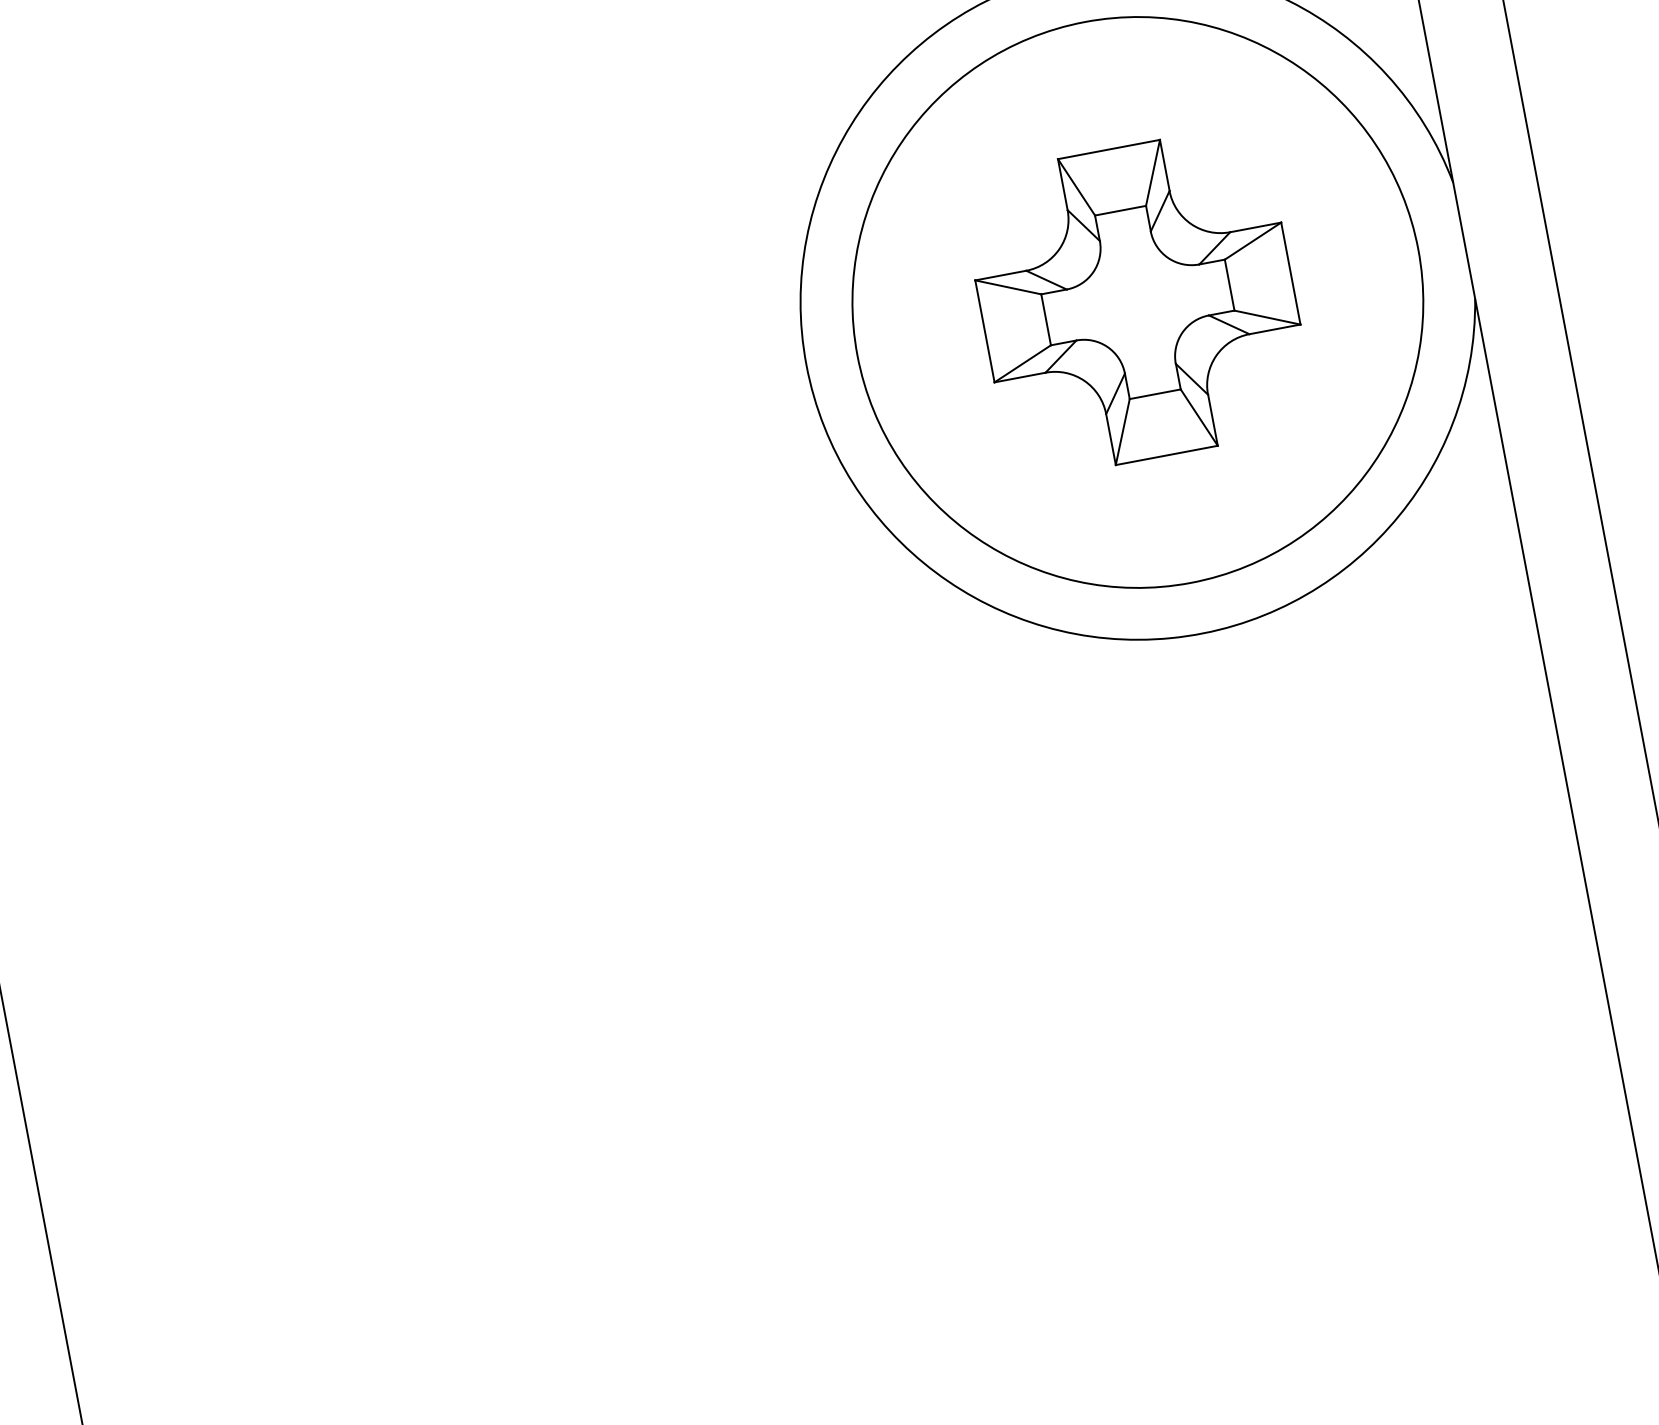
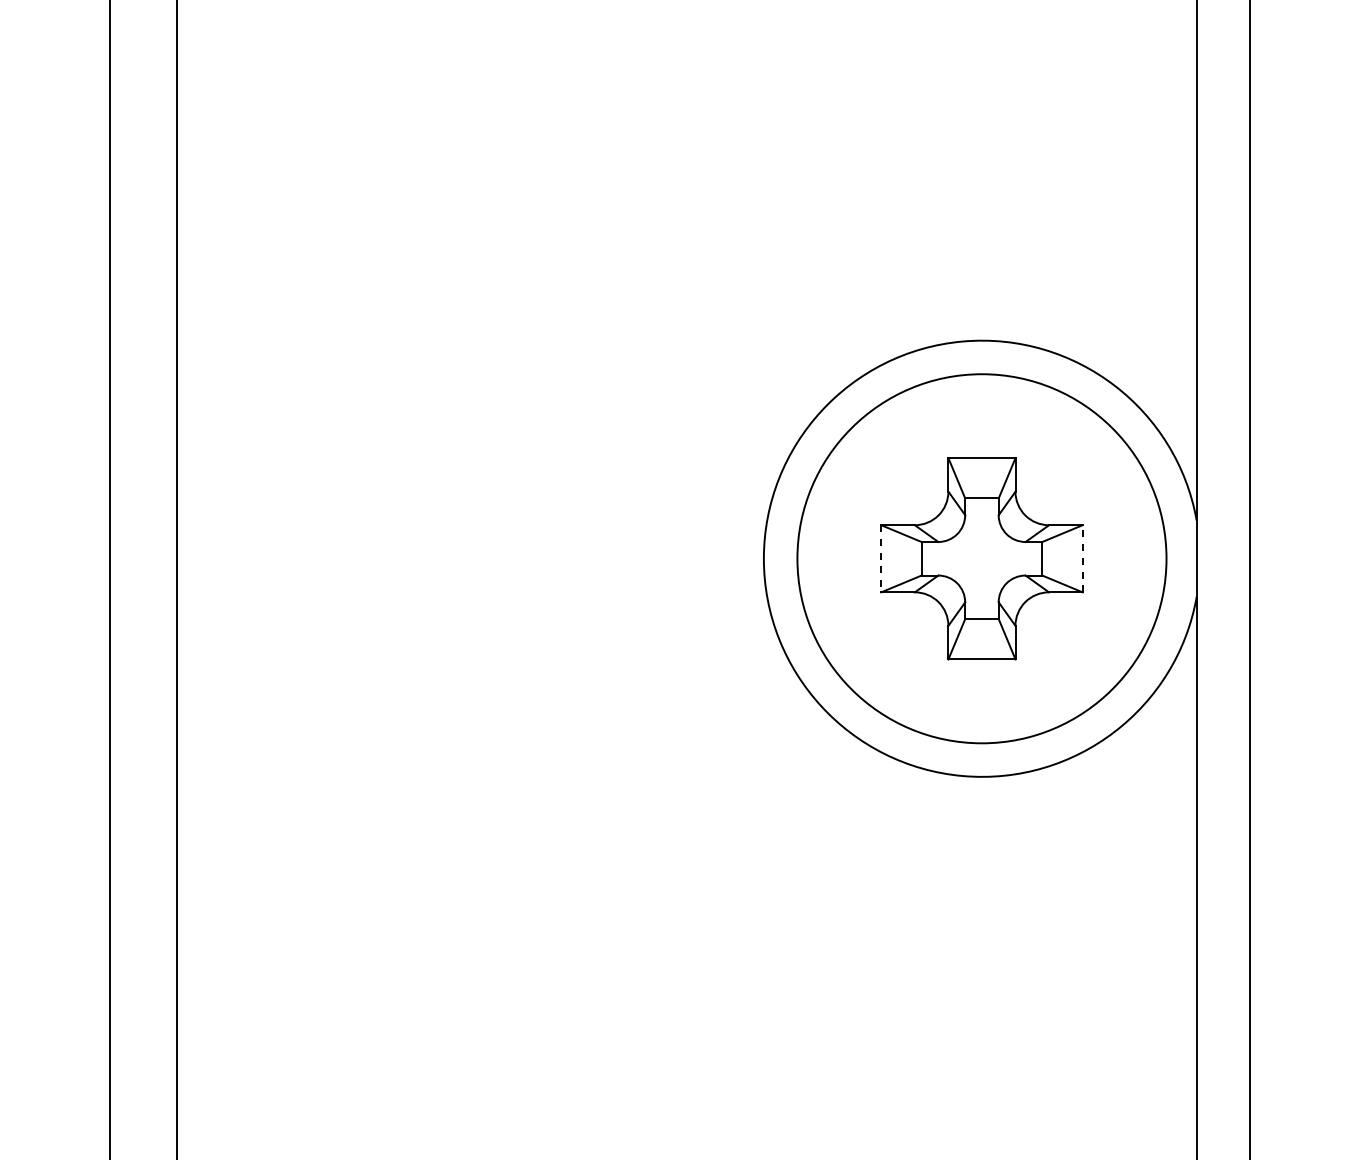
line: (1290, 273) -> (1082, 558), solid -> dashed
line: (985, 330) -> (881, 558), solid -> dashed

